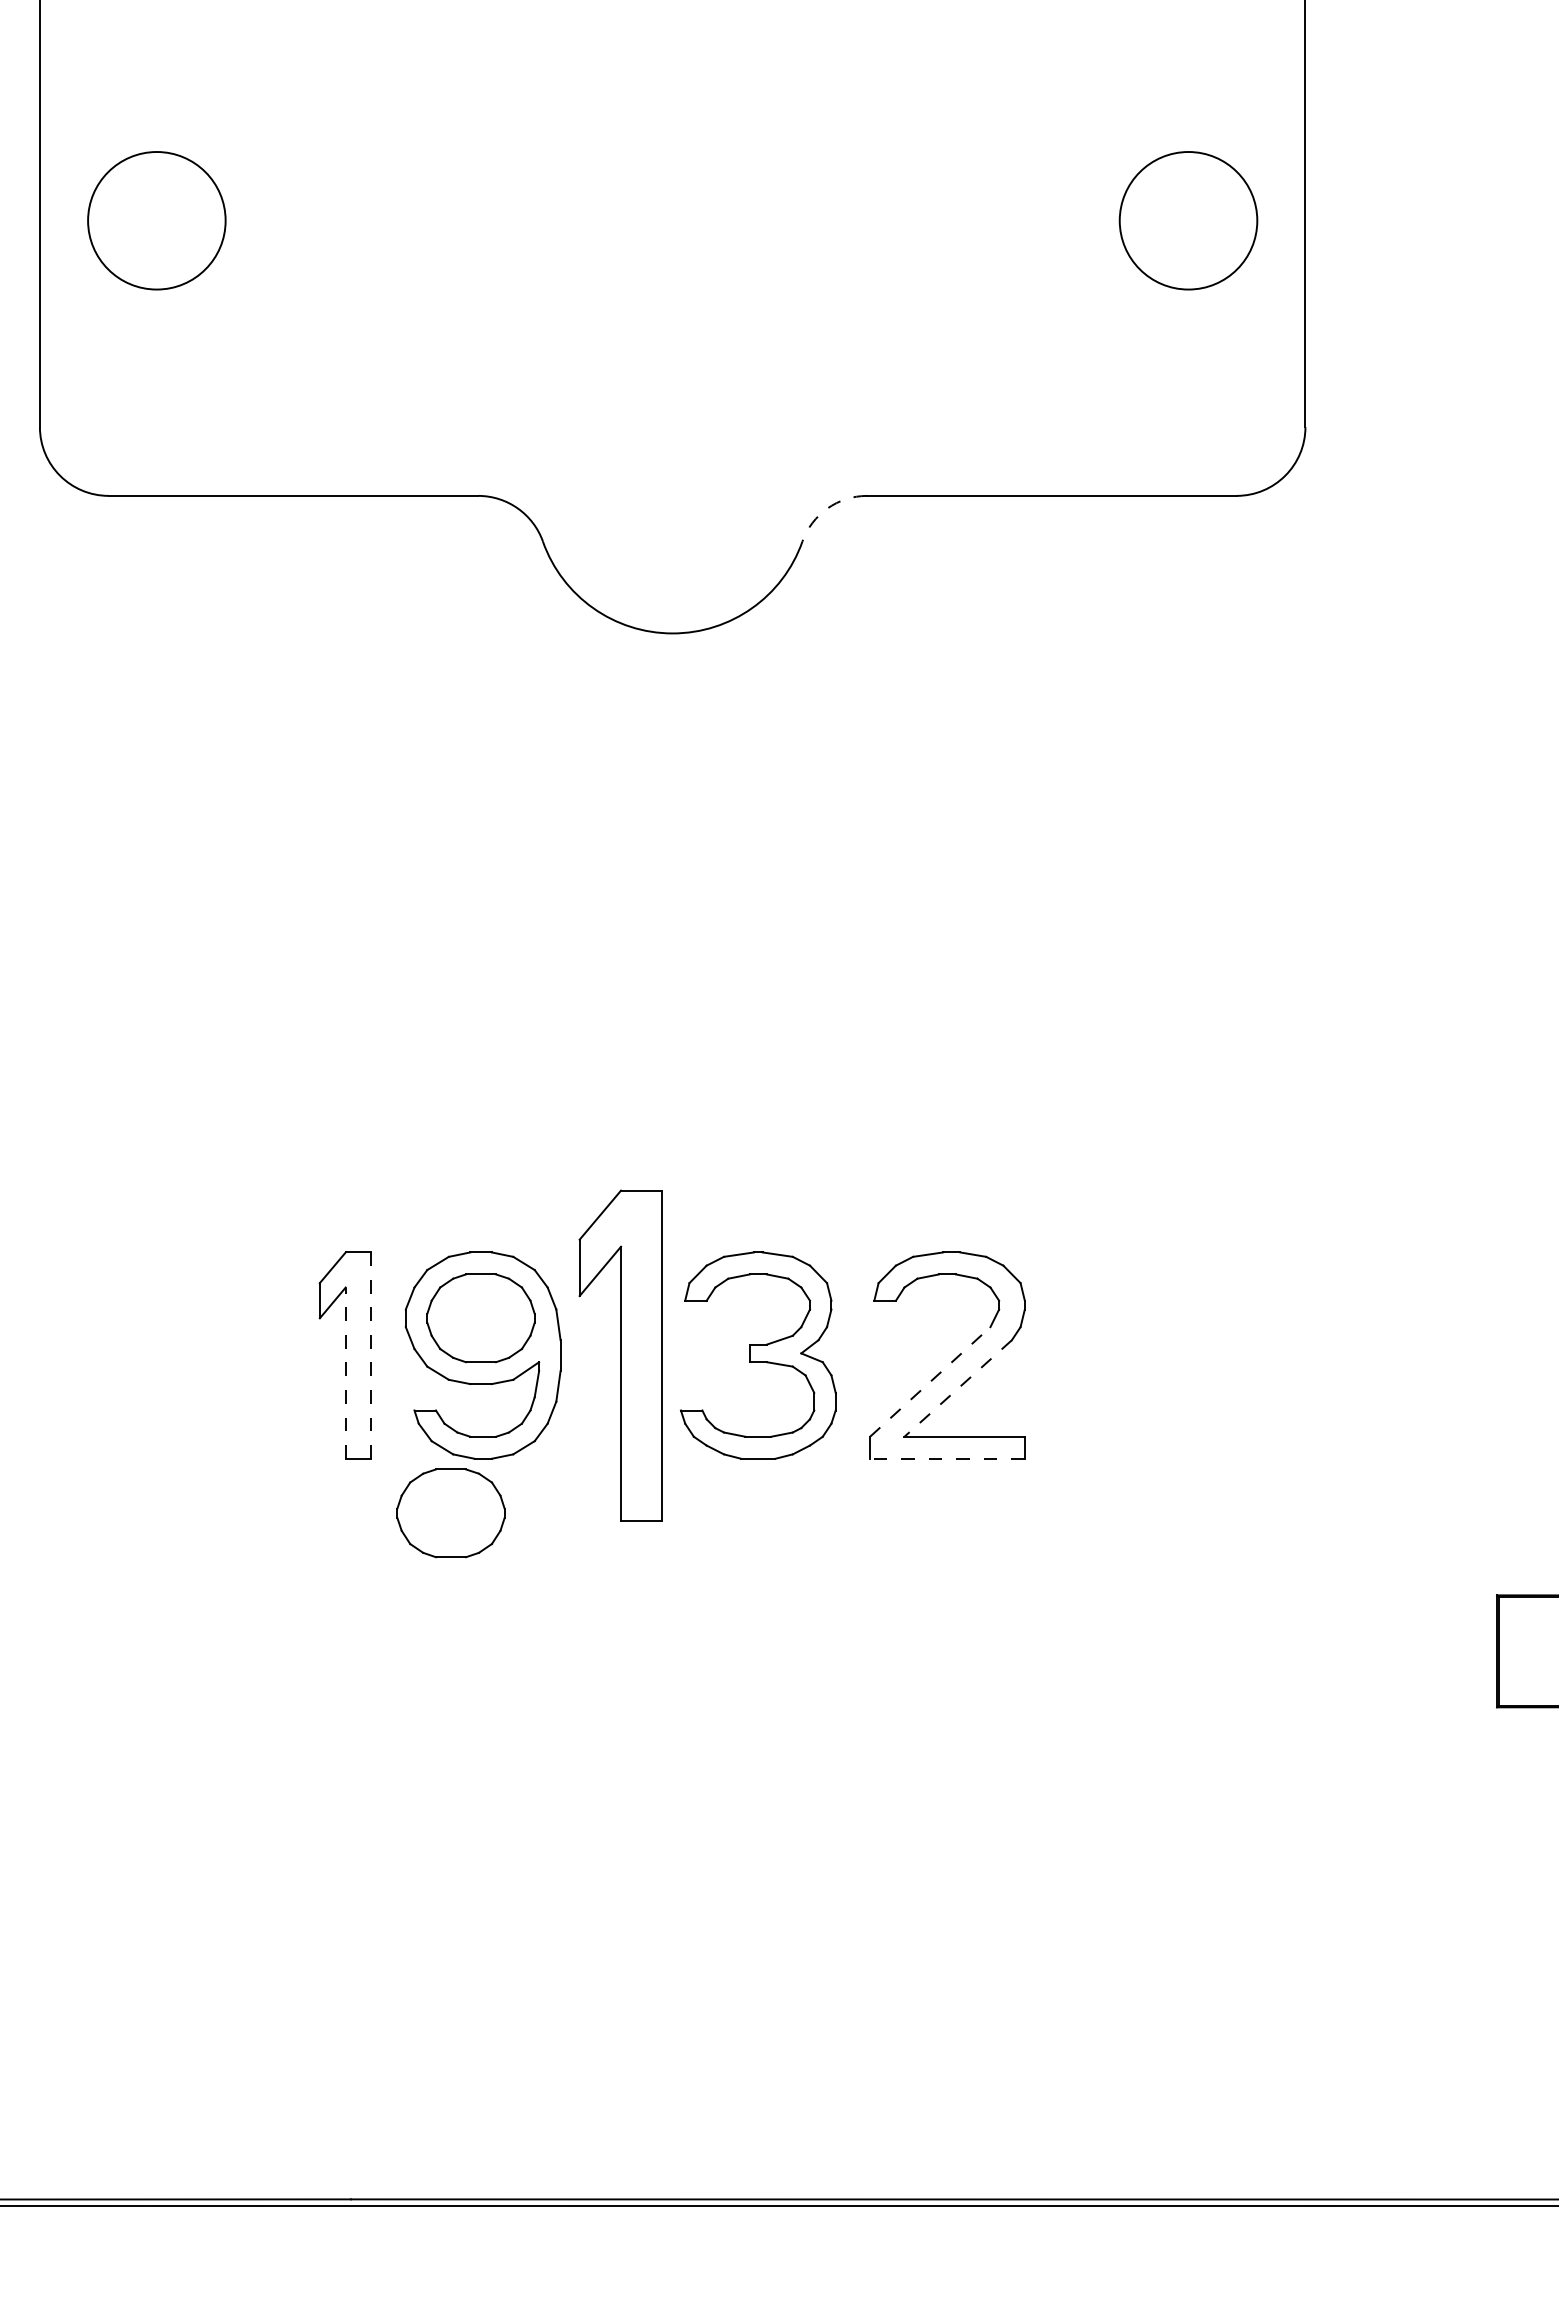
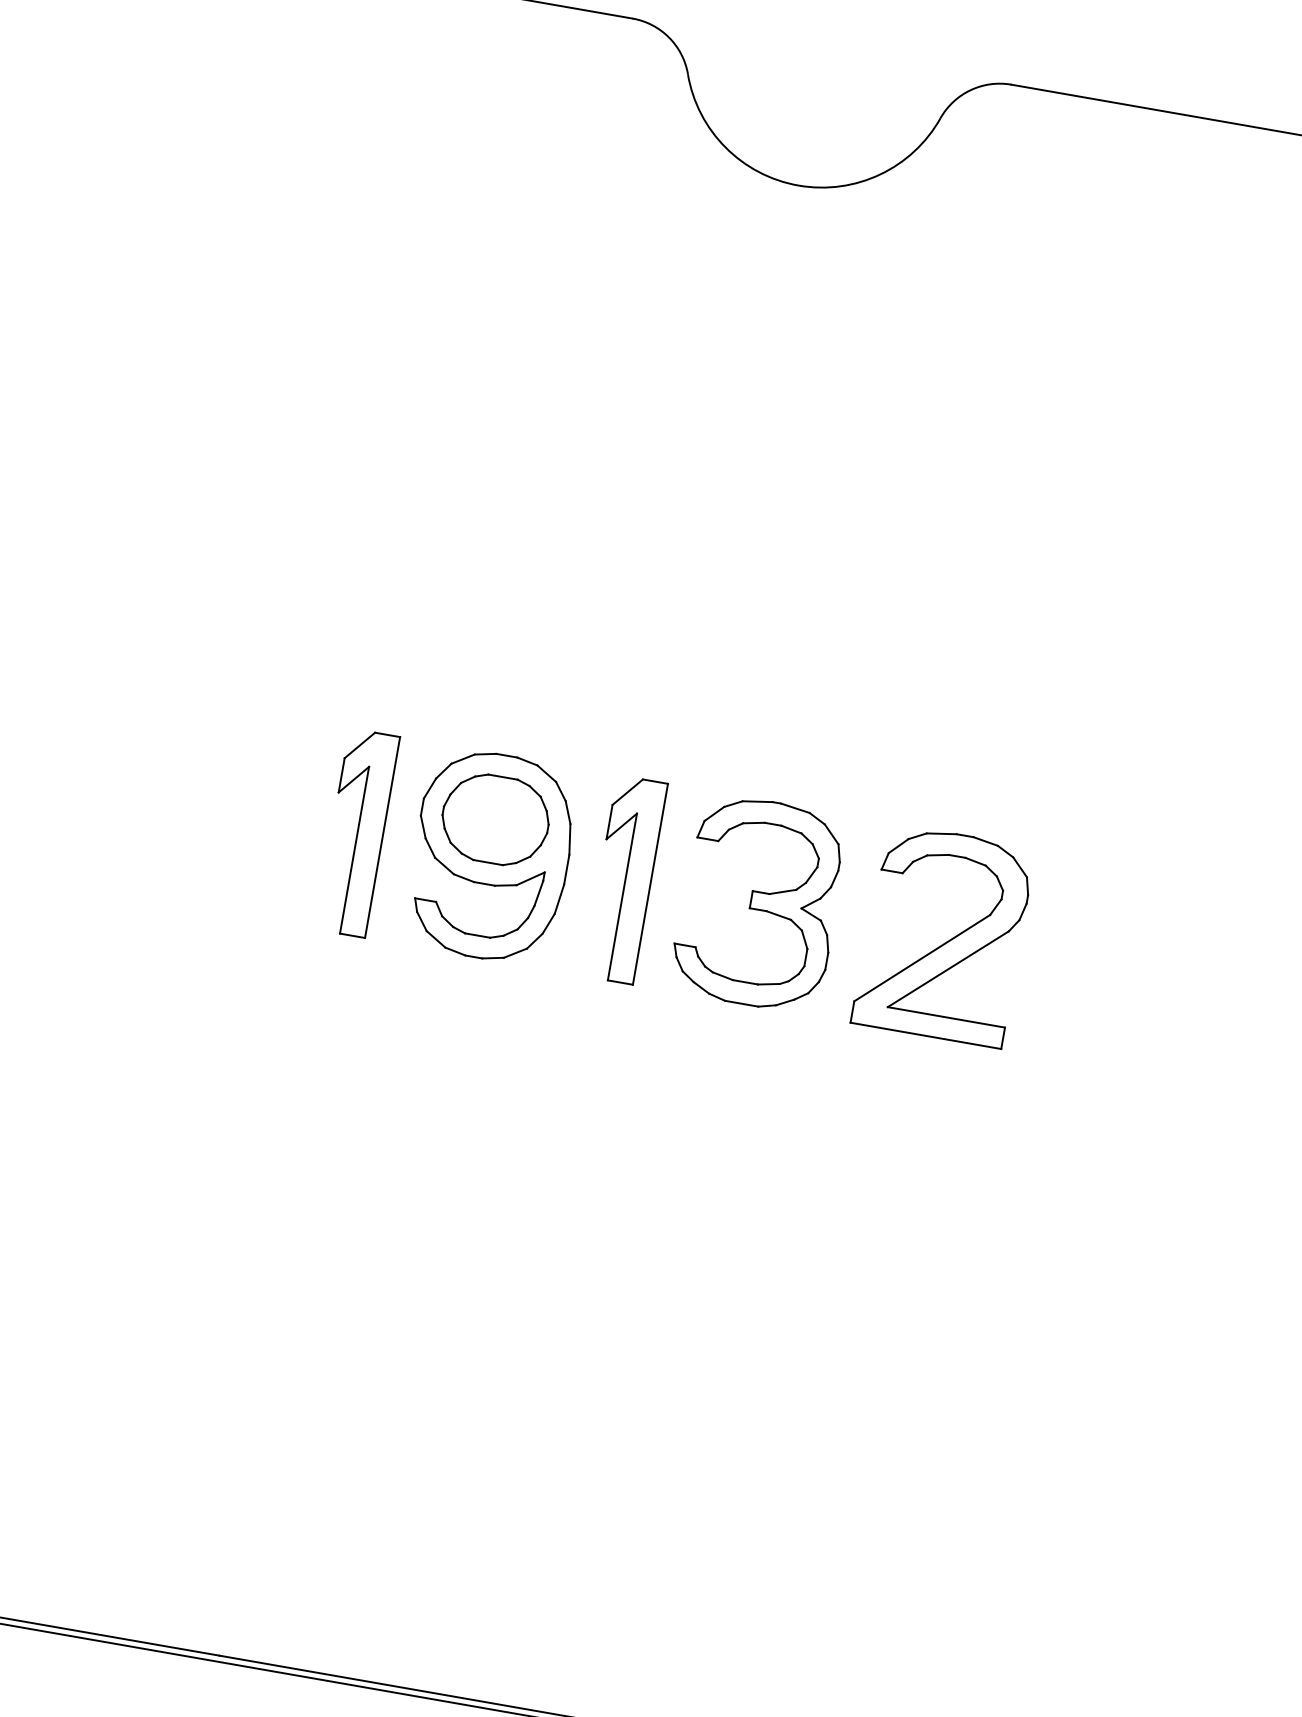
arc: (827, 508) -> (970, 90), dashed -> solid
part: (620, 1355) -> (625, 879), size x0.62
line: (371, 1356) -> (382, 838), dashed -> solid
line: (345, 1373) -> (354, 850), dashed -> solid
line: (930, 1381) -> (922, 957), dashed -> solid
line: (957, 1388) -> (947, 969), dashed -> solid
line: (946, 1458) -> (925, 1035), dashed -> solid
part: (450, 1513) -> (432, 1004), removed

